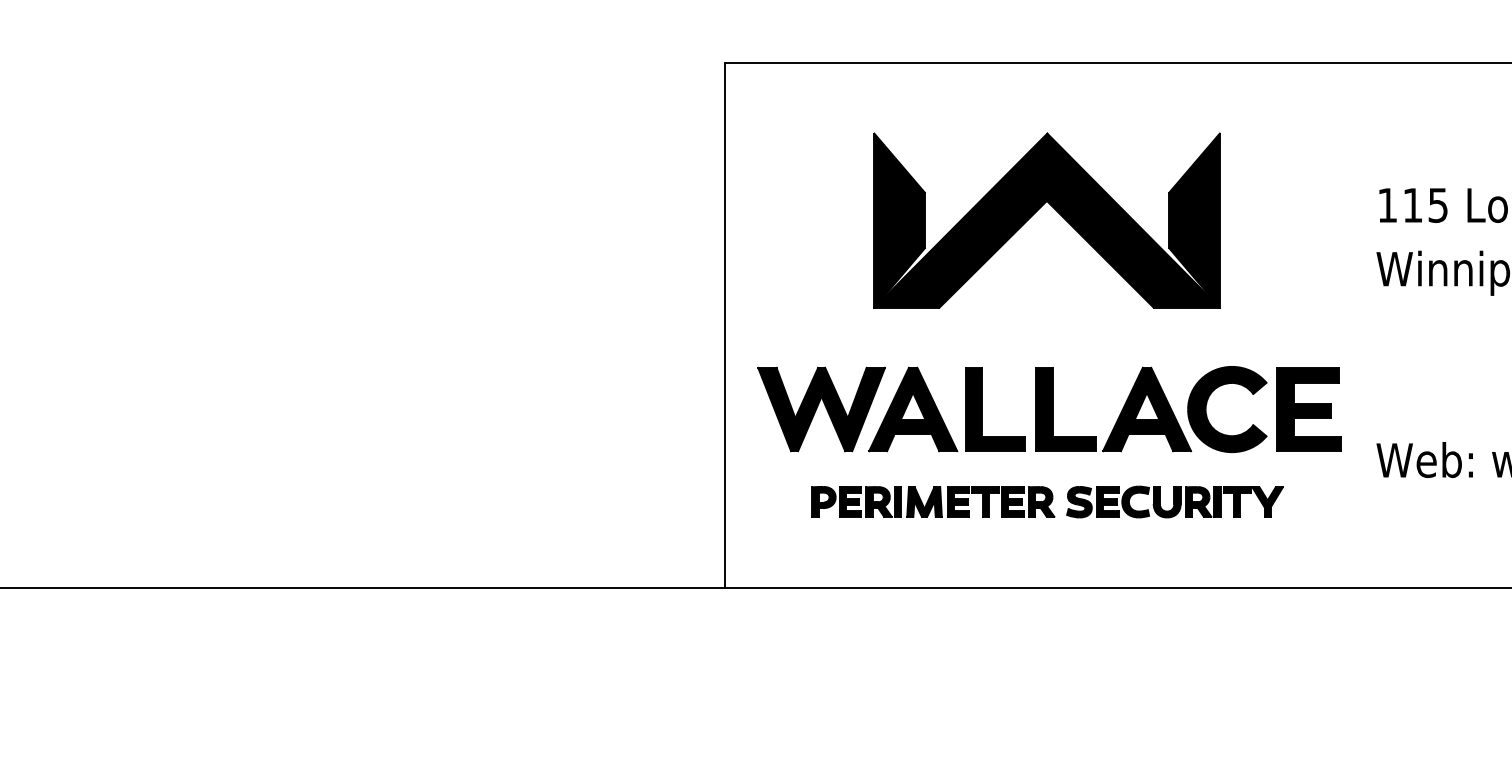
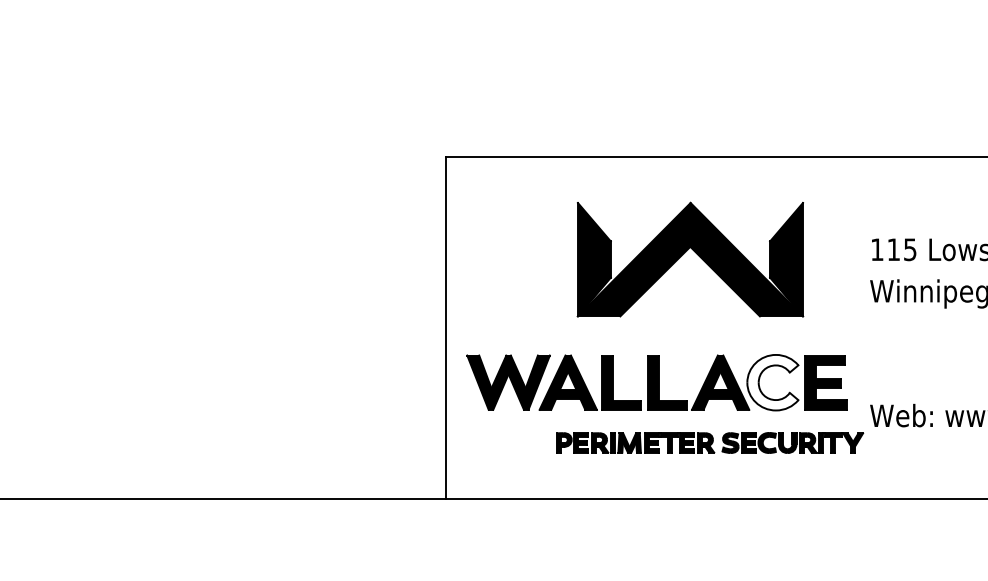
part: (1039, 211) -> (685, 253), moved
fill: (1226, 409) -> (772, 382), removed
part: (1048, 501) -> (710, 442), moved

